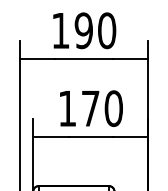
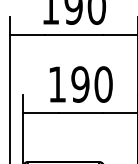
text: (90, 108) -> (80, 84), 170 -> 190

